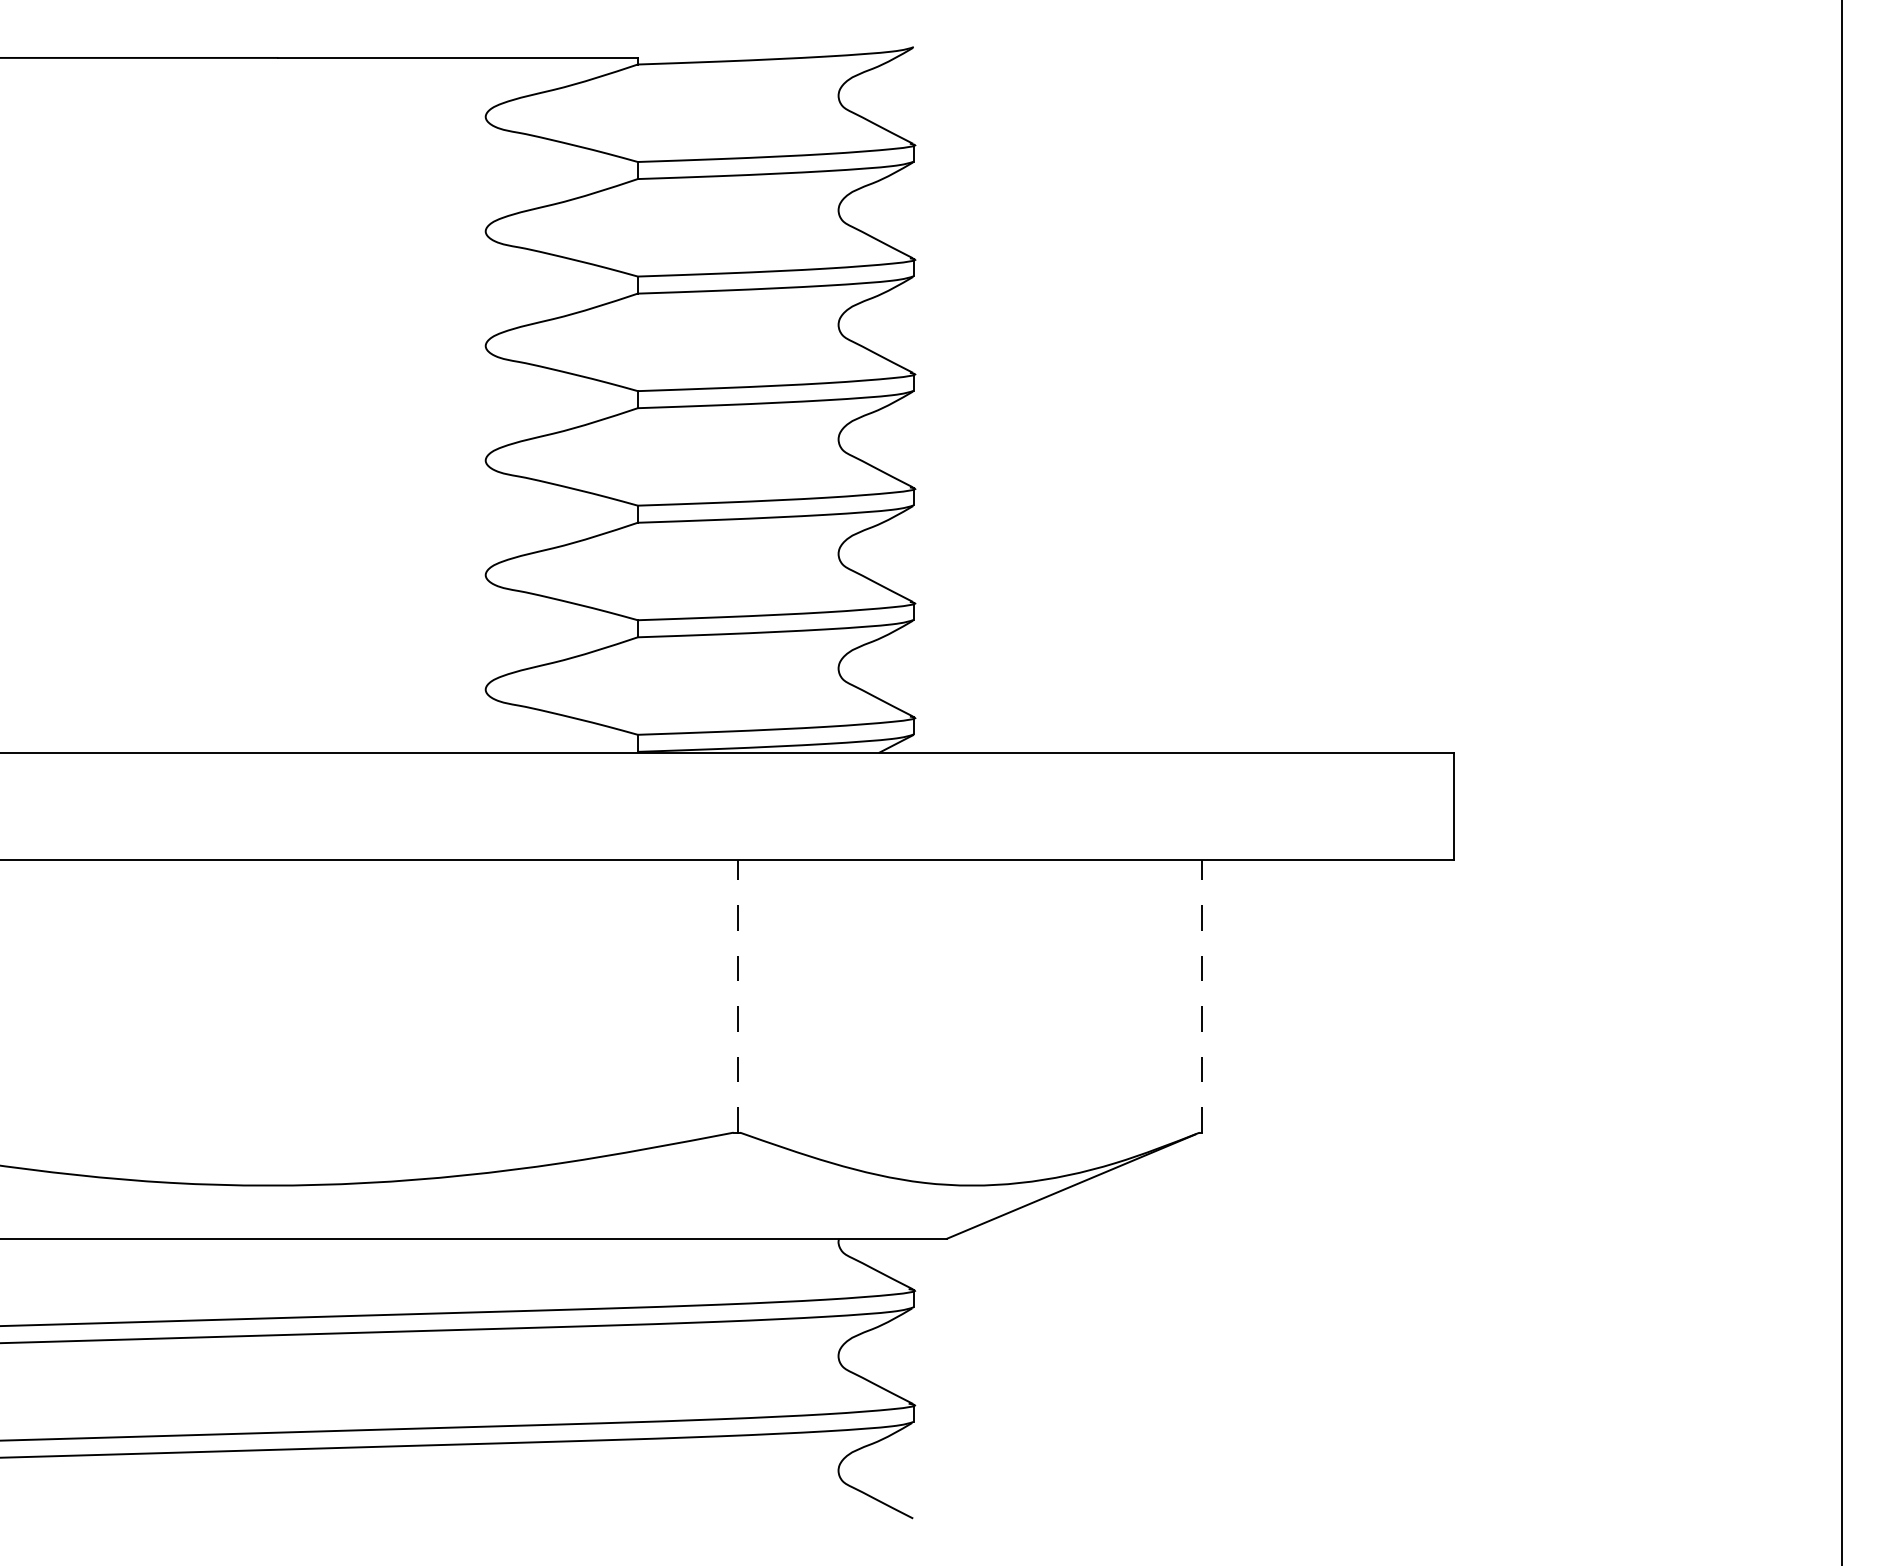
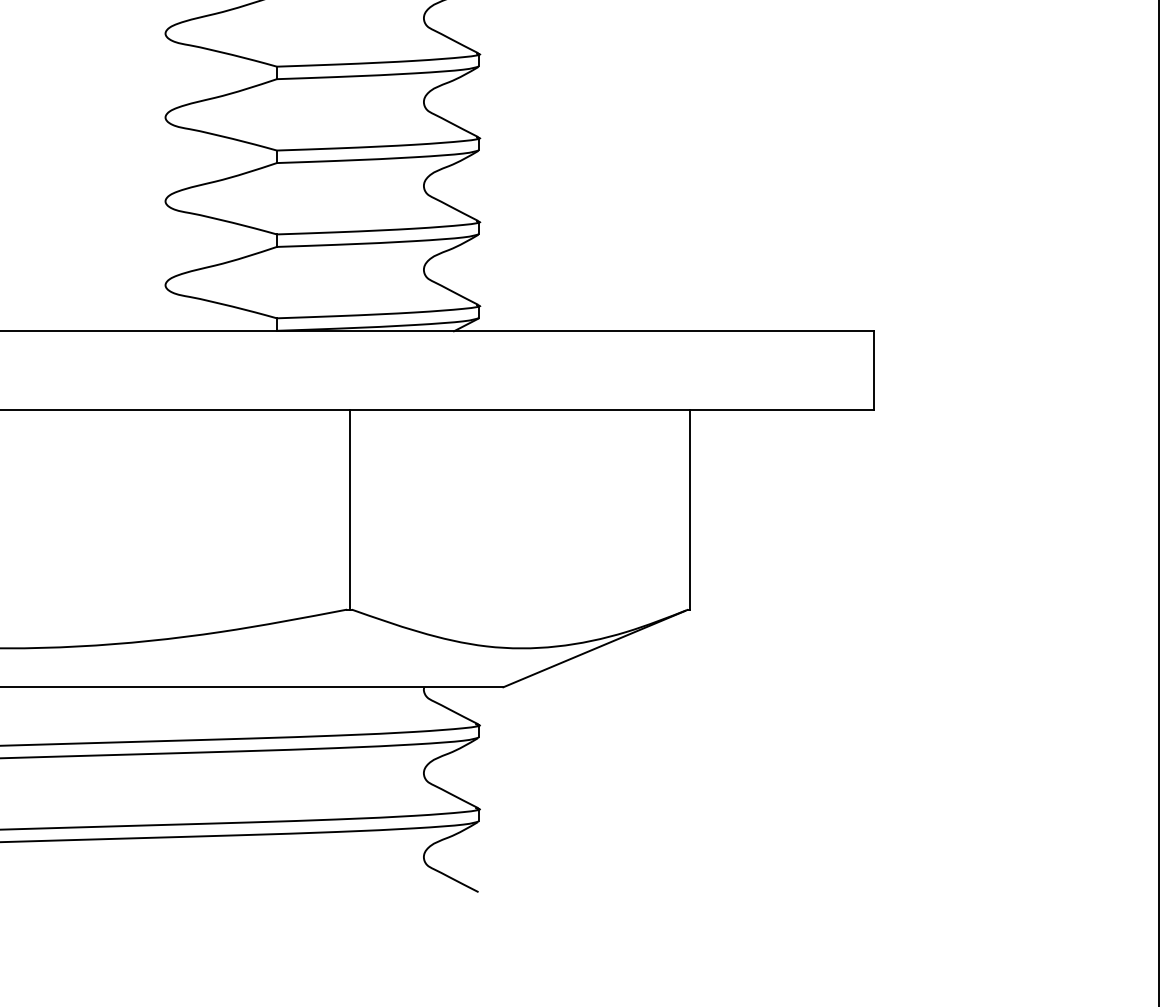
line: (737, 995) -> (349, 509), dashed -> solid
line: (1201, 995) -> (689, 509), dashed -> solid

